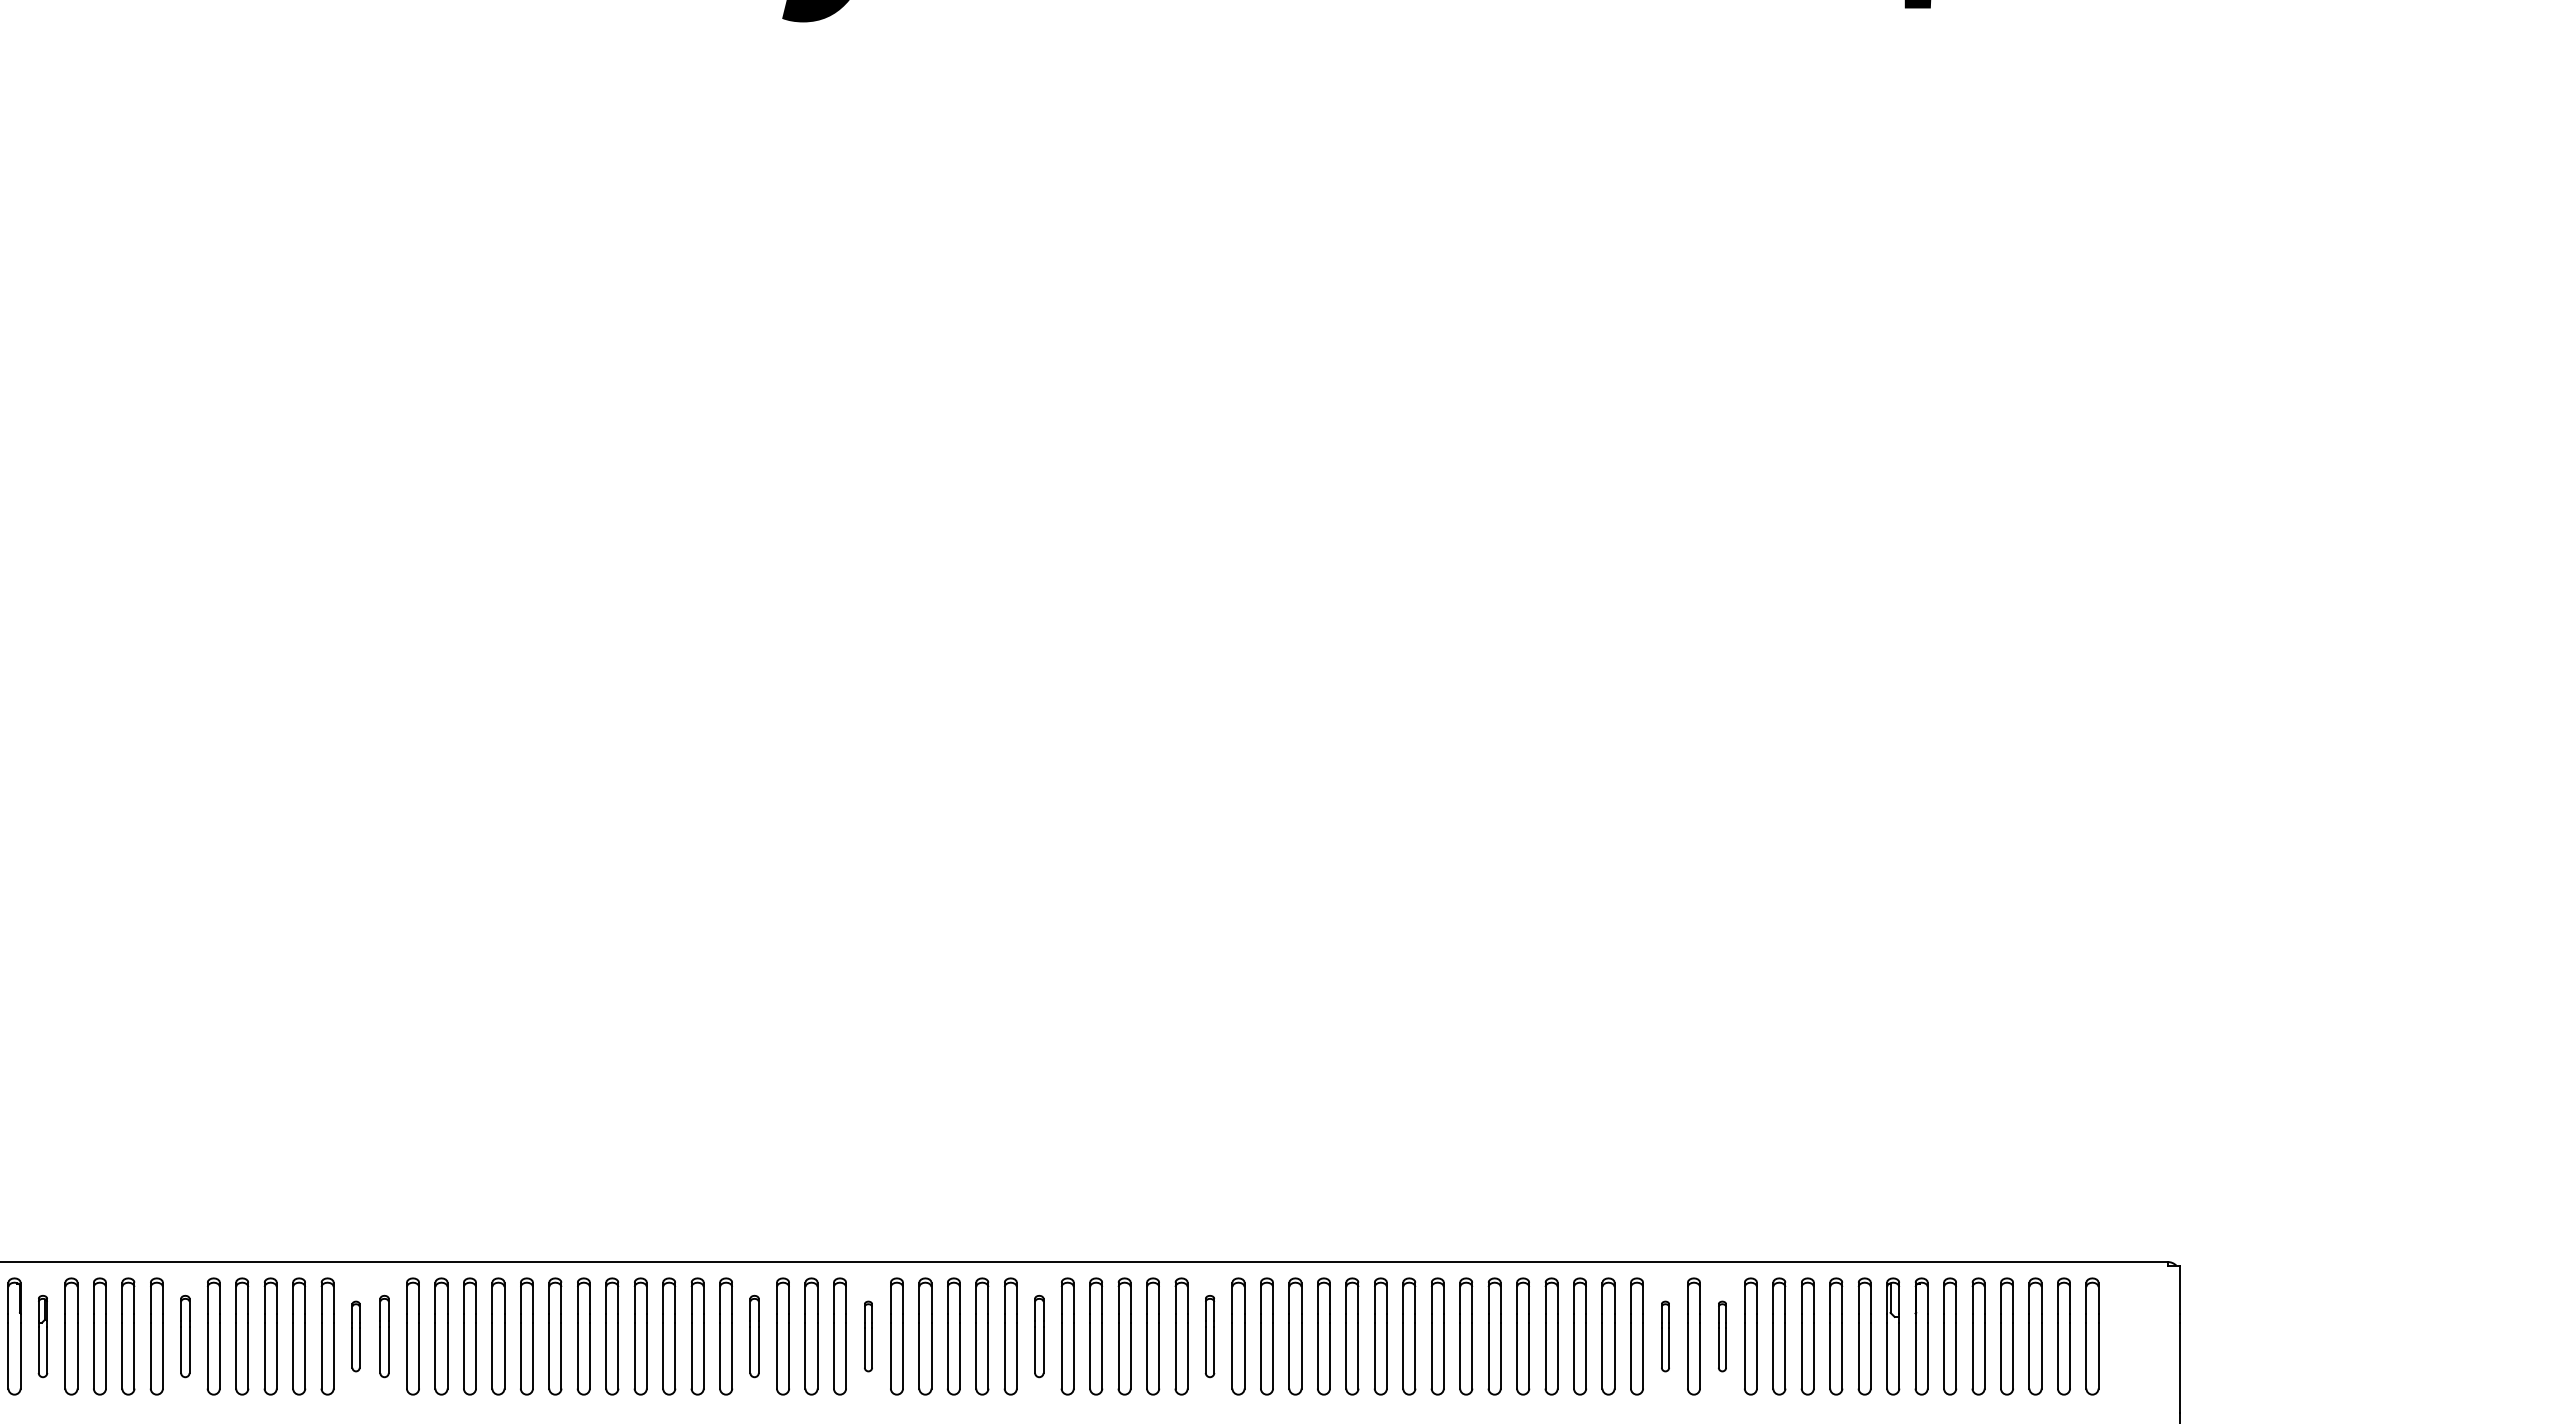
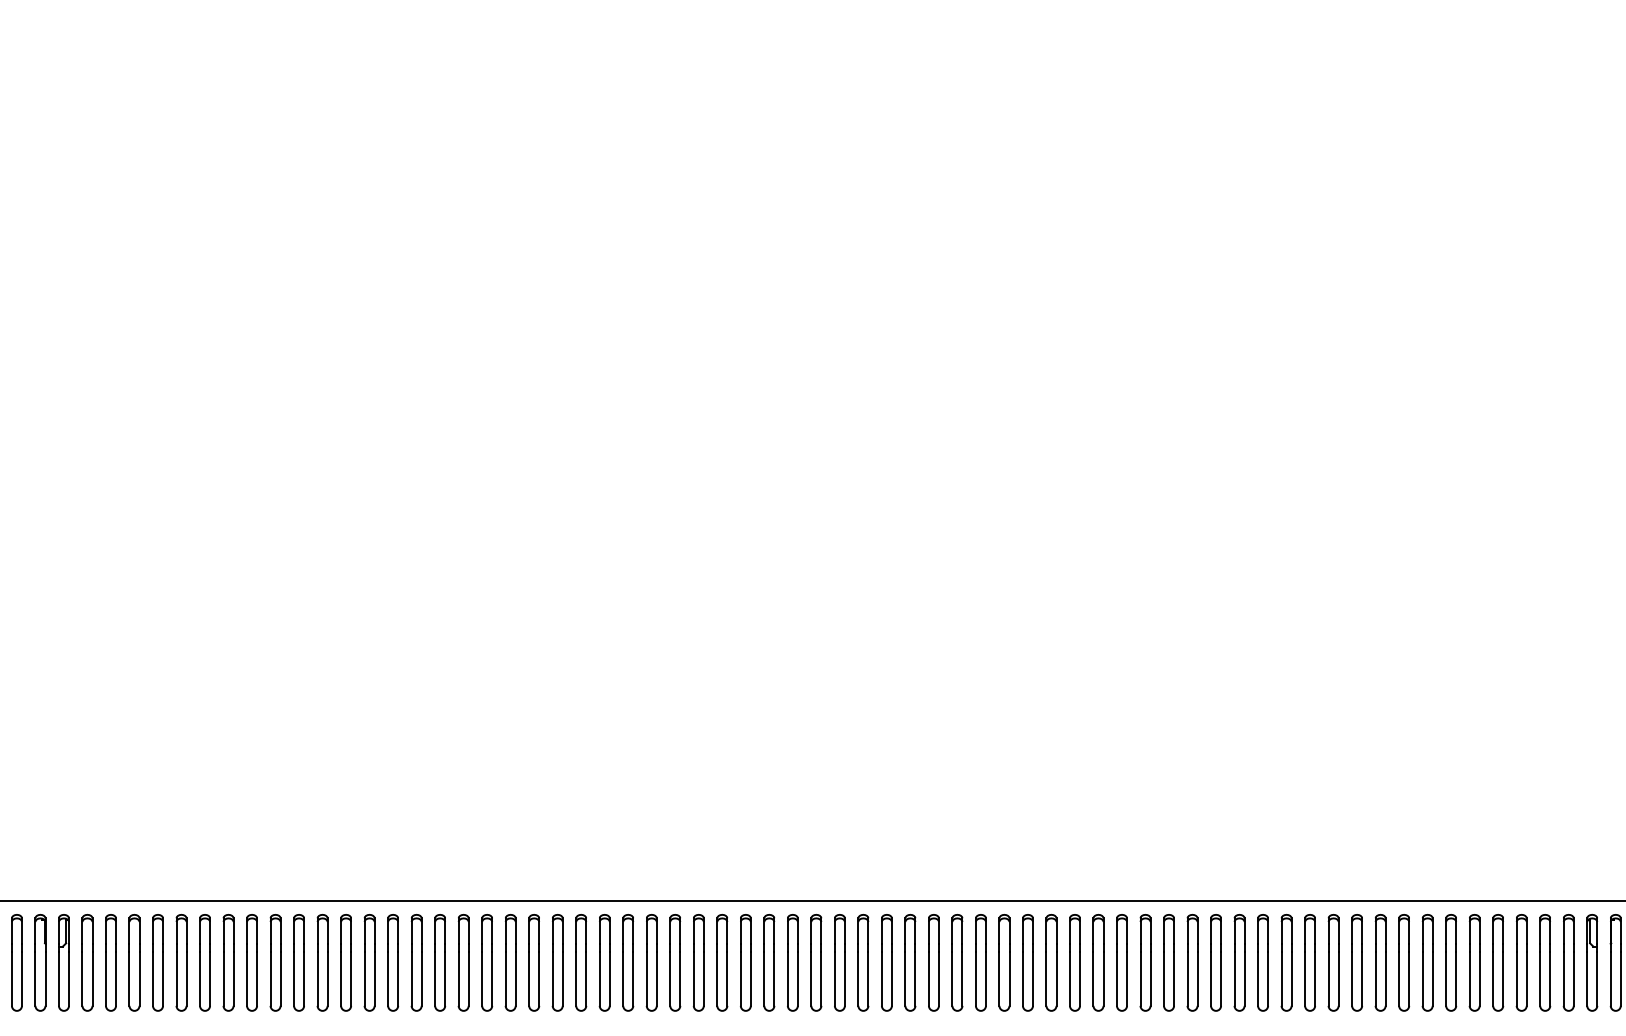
part: (42, 1336) -> (63, 962), size x1.43
part: (185, 1336) -> (181, 962), size x1.43
part: (355, 1336) -> (322, 962), size x1.67
part: (384, 1336) -> (346, 962), size x1.43
part: (754, 1336) -> (651, 962), size x1.43
part: (868, 1336) -> (745, 962), size x1.67
part: (1039, 1336) -> (887, 962), size x1.43
part: (1209, 1336) -> (1027, 962), size x1.43
part: (1665, 1336) -> (1404, 962), size x1.67
part: (1722, 1336) -> (1451, 962), size x1.67

